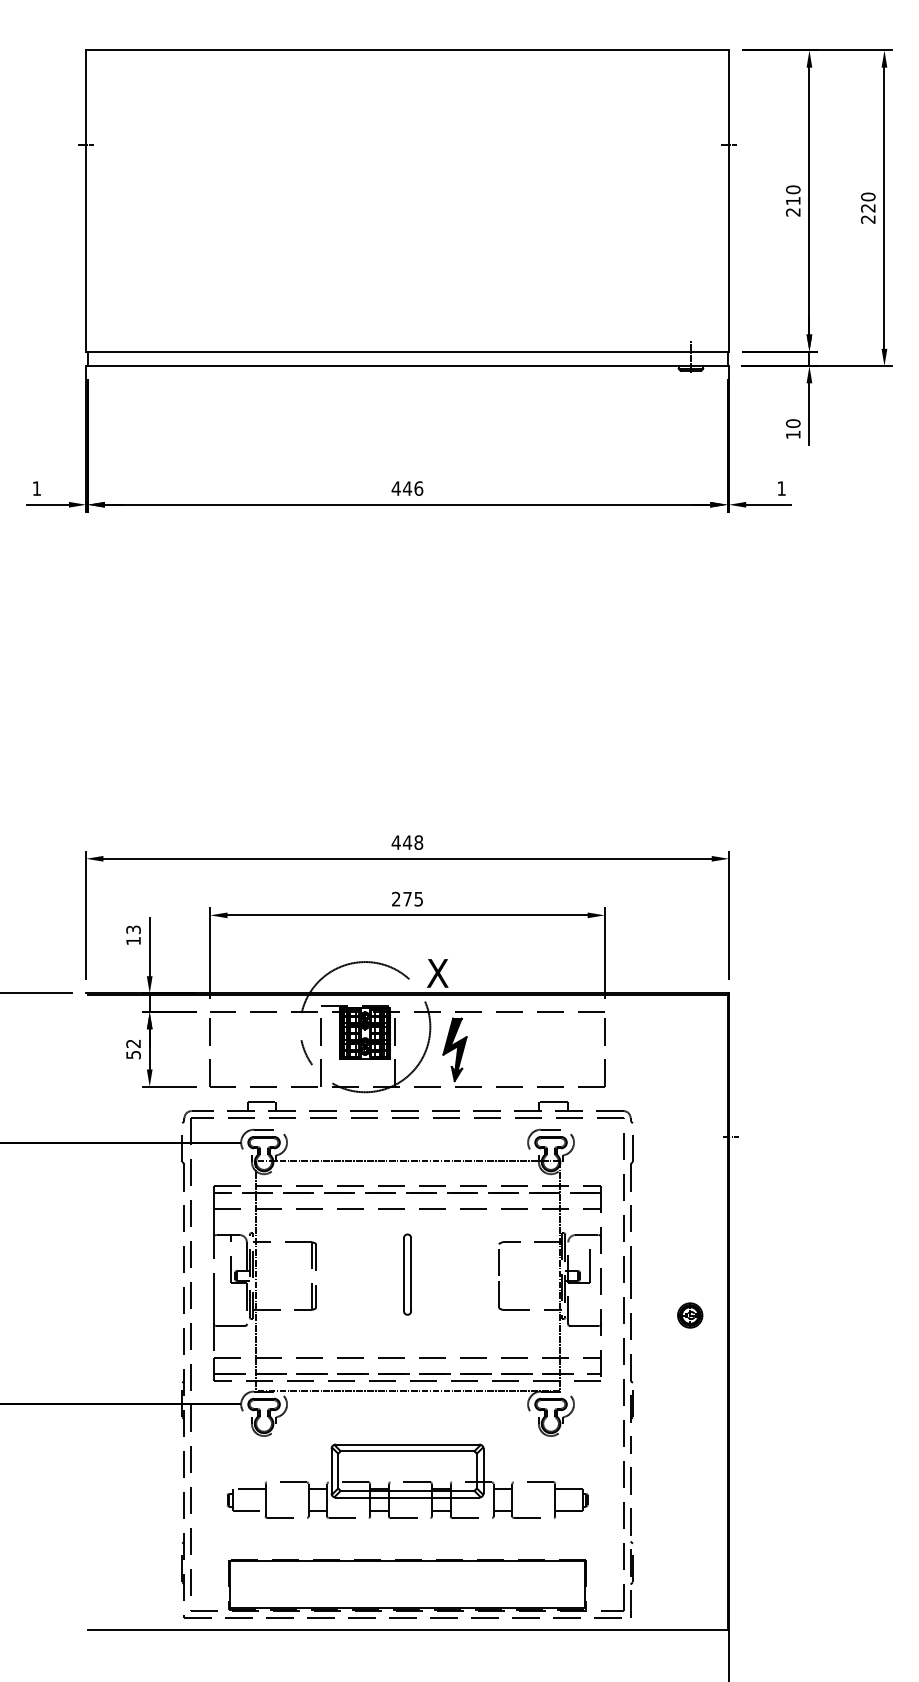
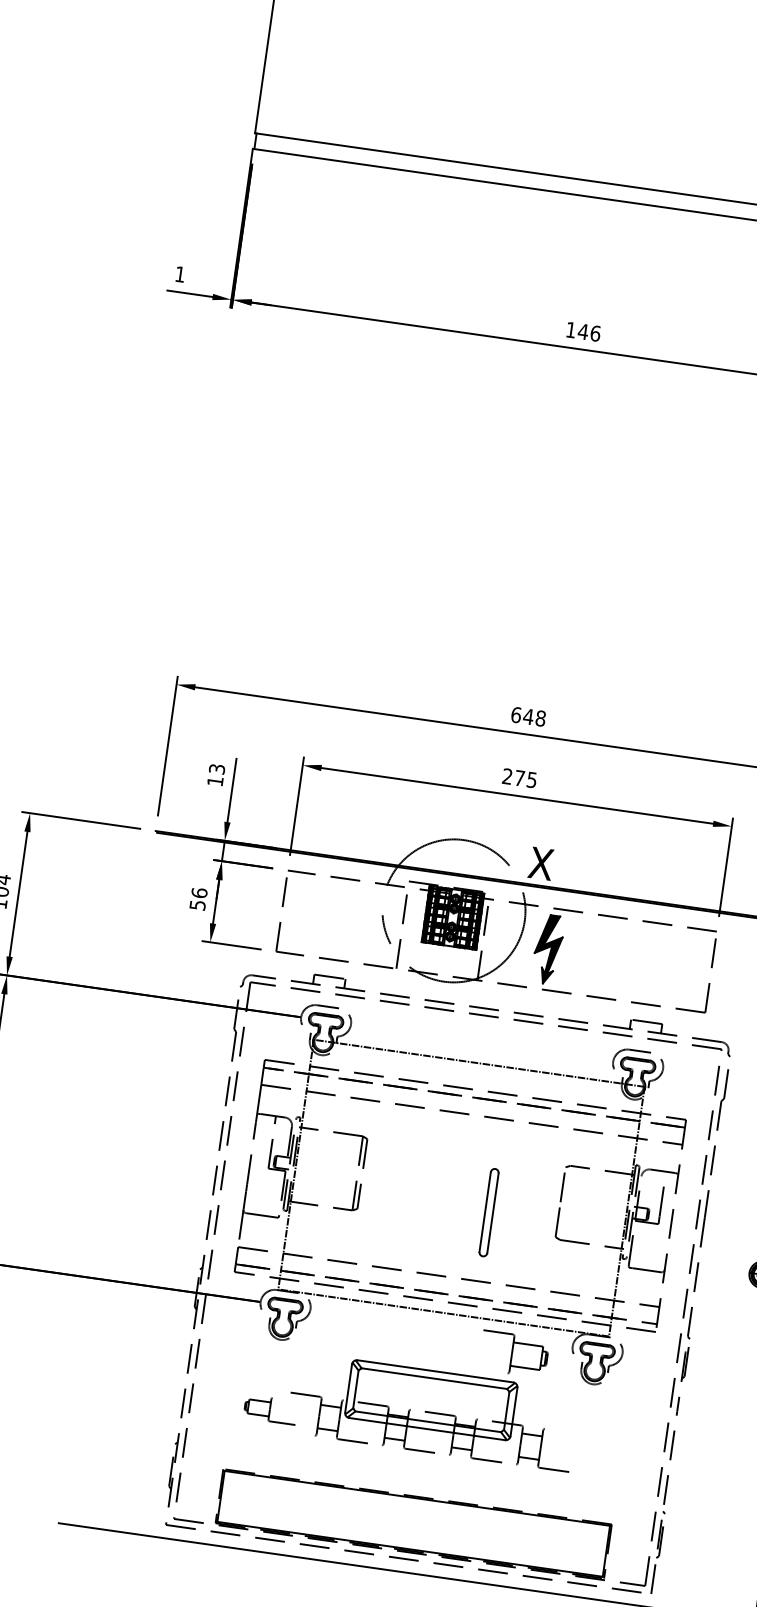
text: (395, 488) -> (570, 329), 446 -> 146
text: (395, 842) -> (515, 714), 448 -> 648
text: (133, 1043) -> (199, 892), 52 -> 56
part: (407, 1274) -> (489, 1212), moved
part: (259, 1499) -> (265, 1408), size x0.6
part: (557, 1499) -> (514, 1353), moved

